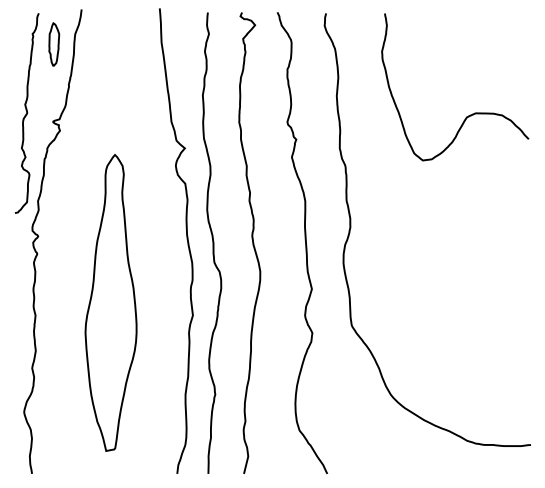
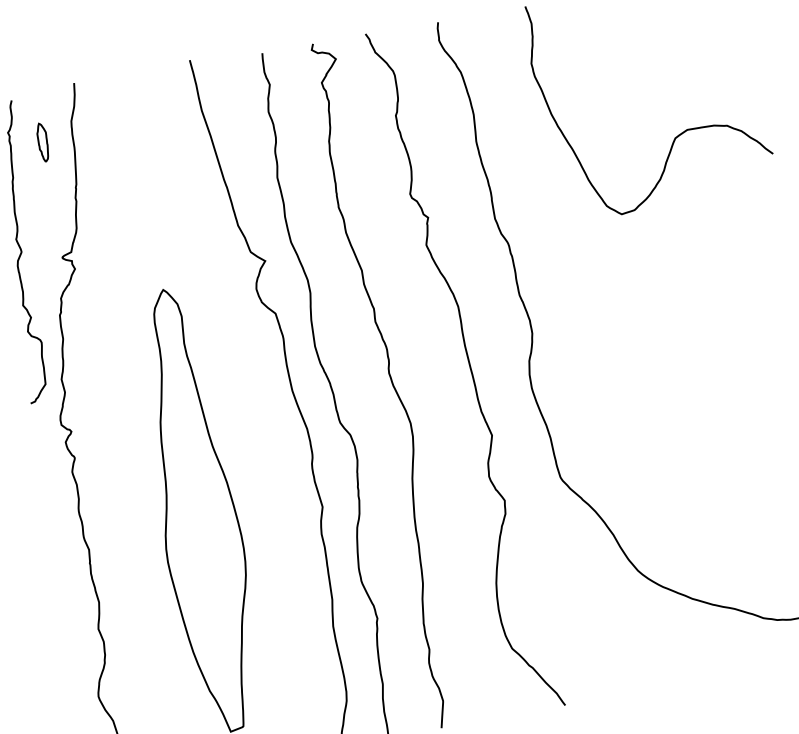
part: (54, 44) -> (43, 142), size x0.6

